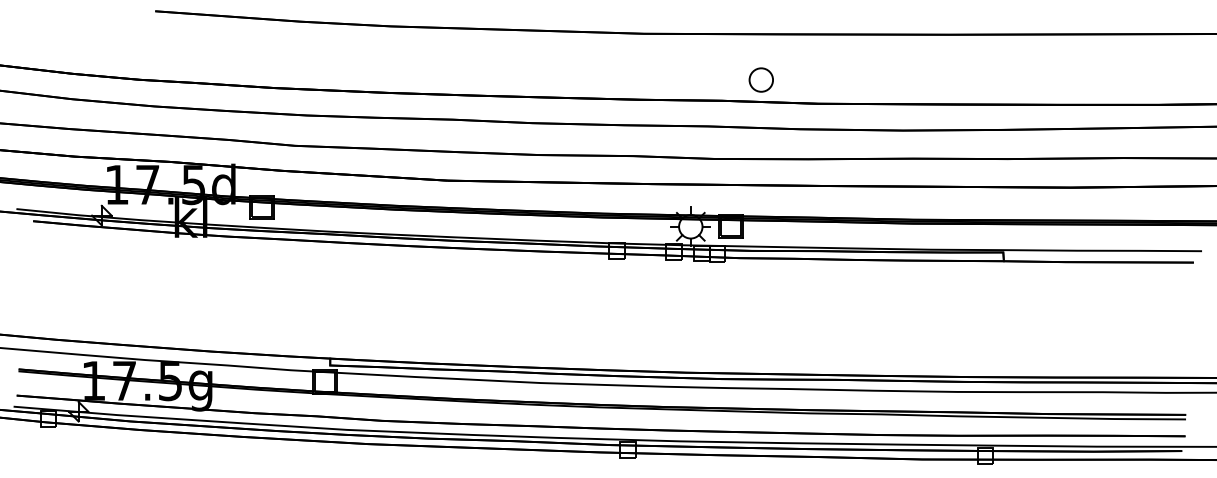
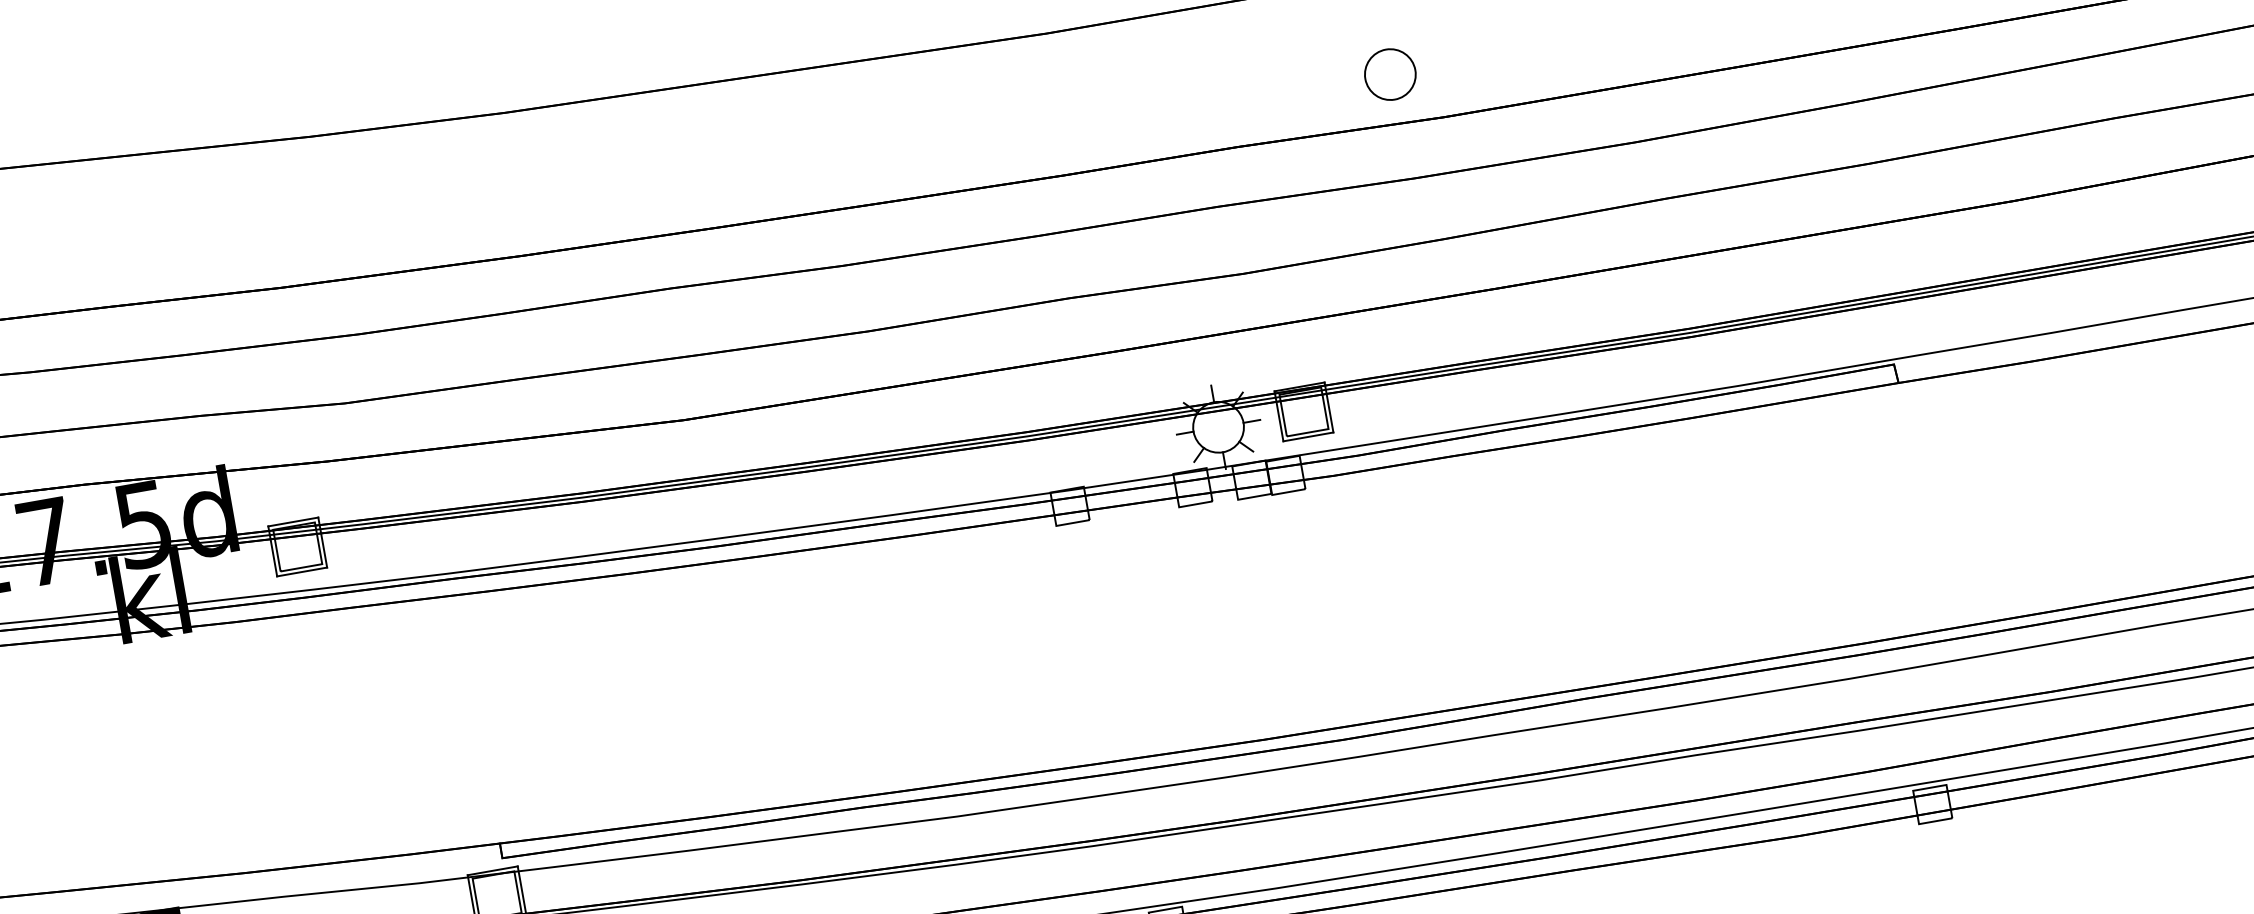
part: (760, 79) -> (1388, 73), moved

